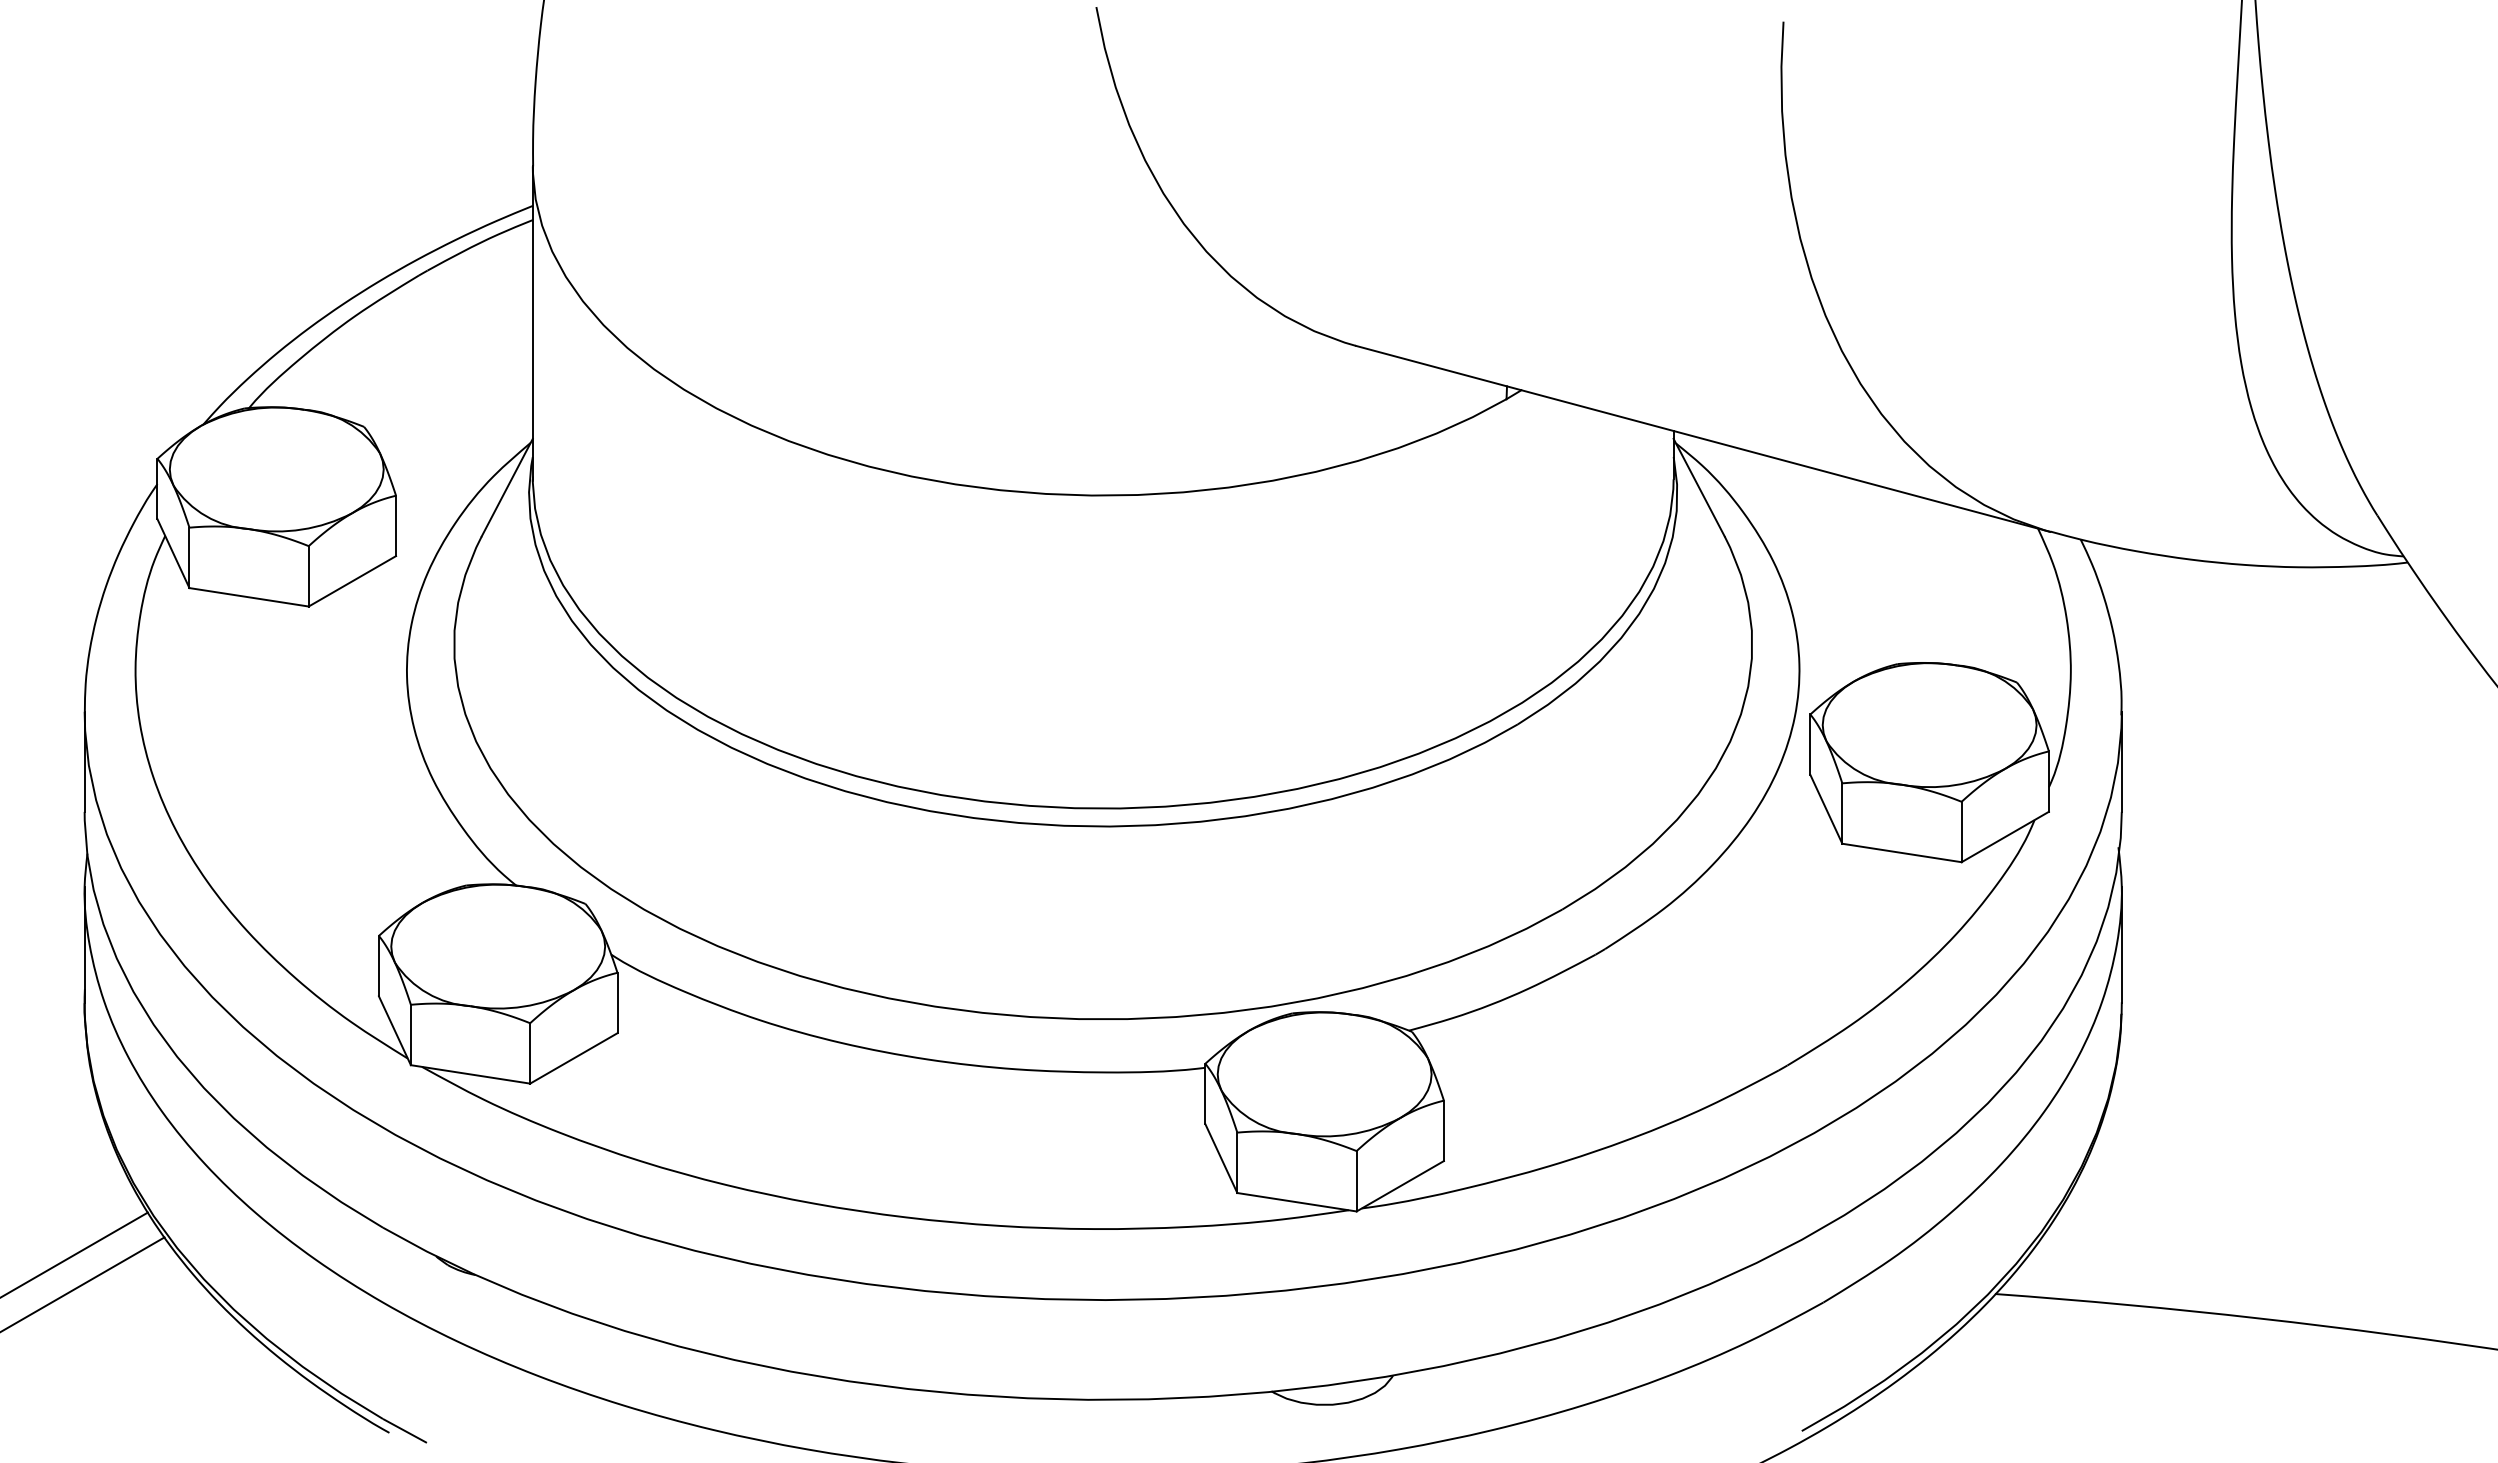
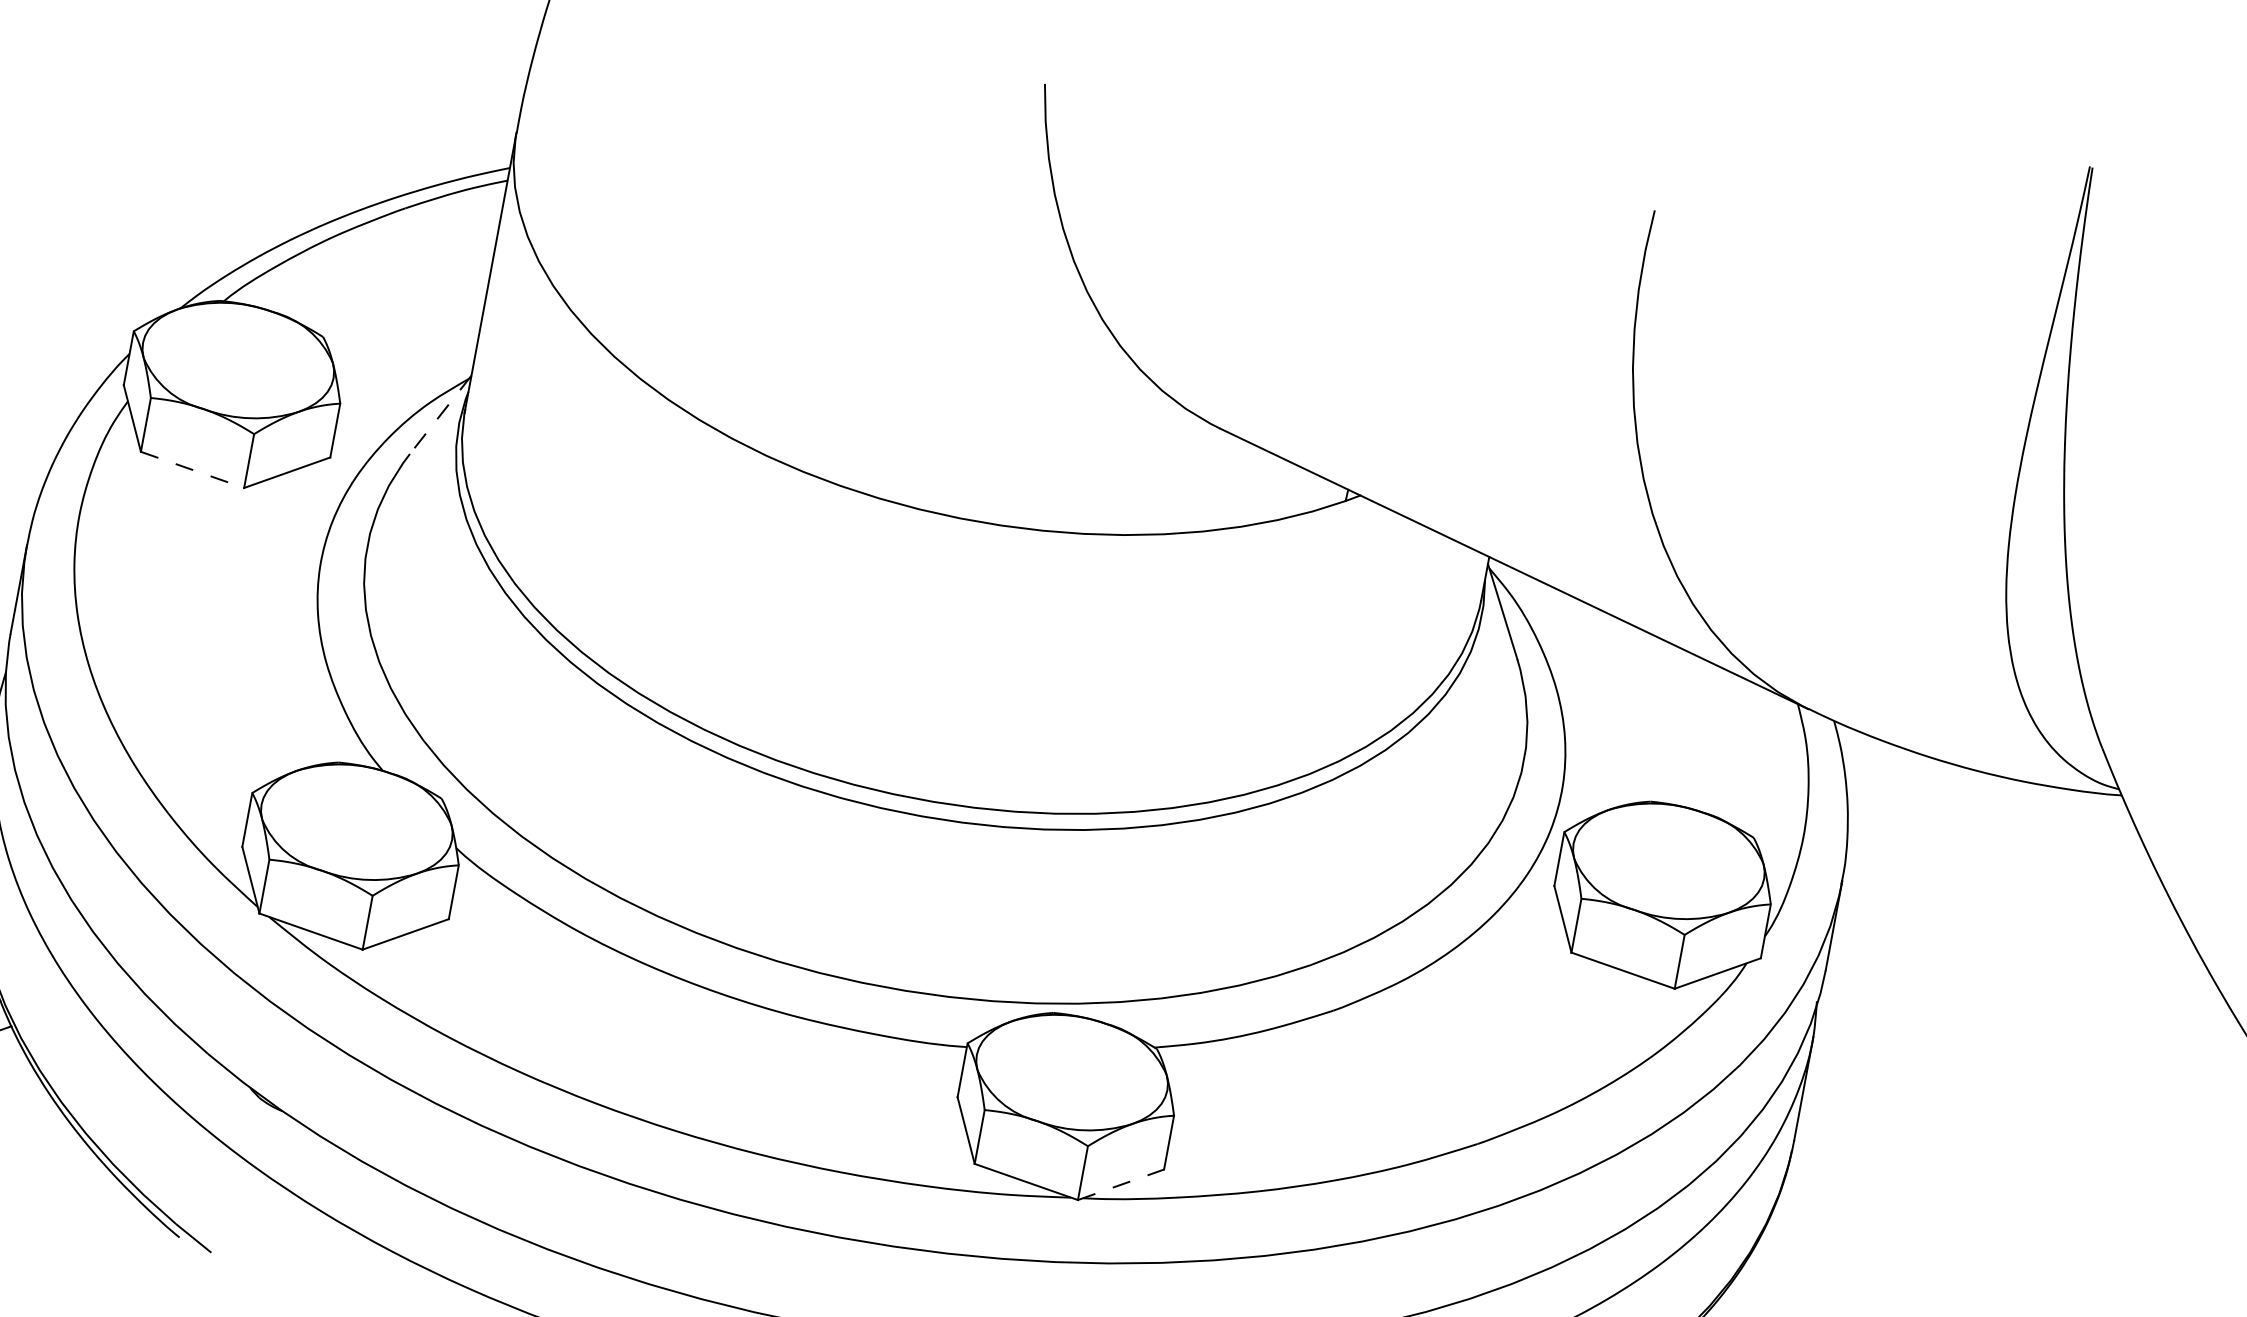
line: (507, 487) -> (440, 414), solid -> dashed
line: (249, 597) -> (192, 470), solid -> dashed
line: (1400, 1186) -> (1121, 1185), solid -> dashed

